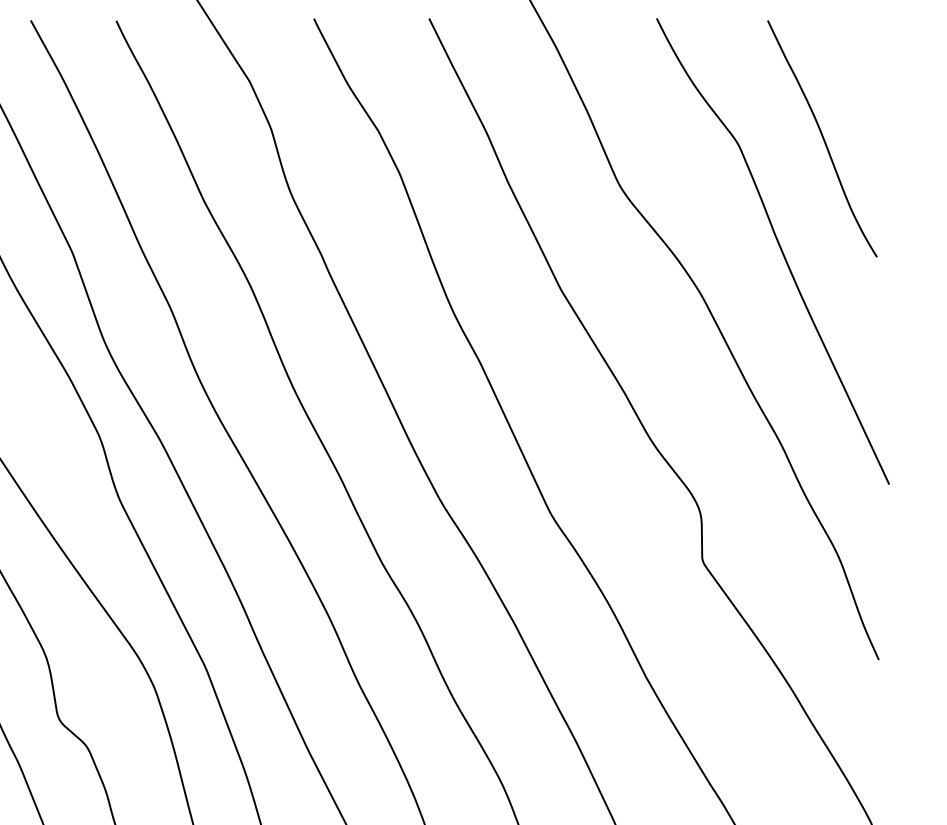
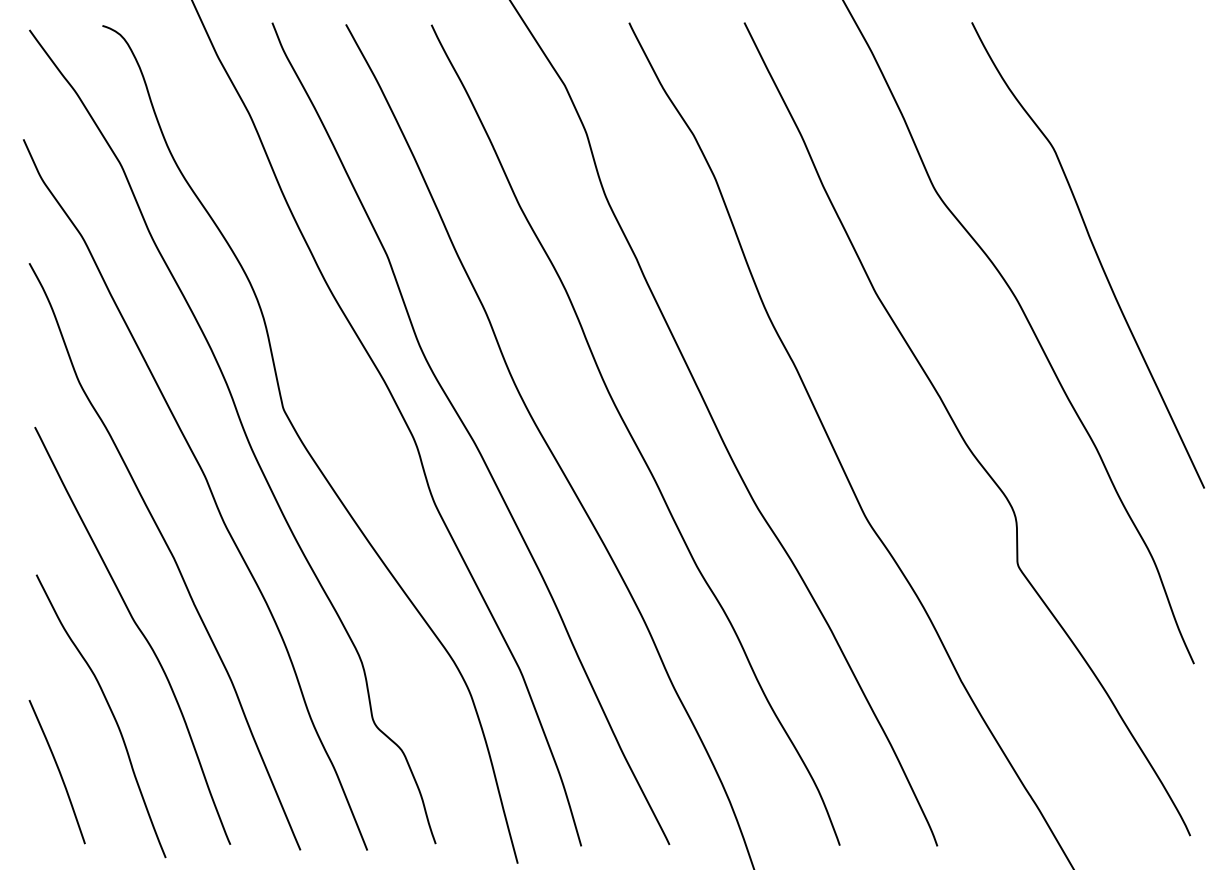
curve: (822, 138) -> (1137, 142), removed

